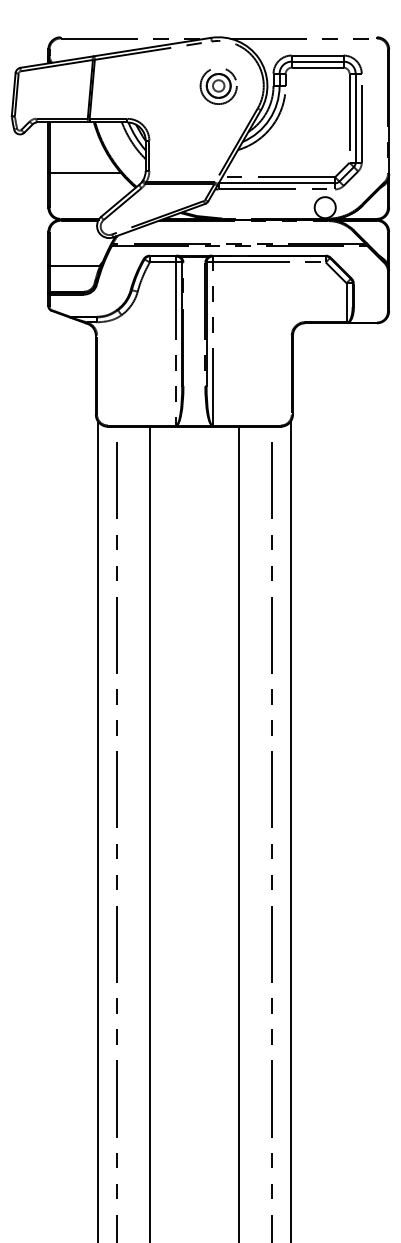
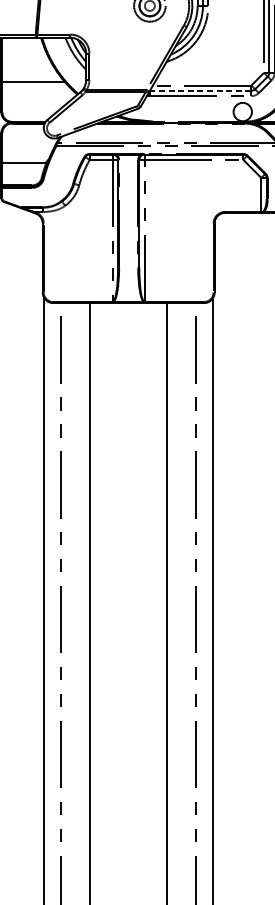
line: (276, 183) -> (200, 90), solid -> dashed

